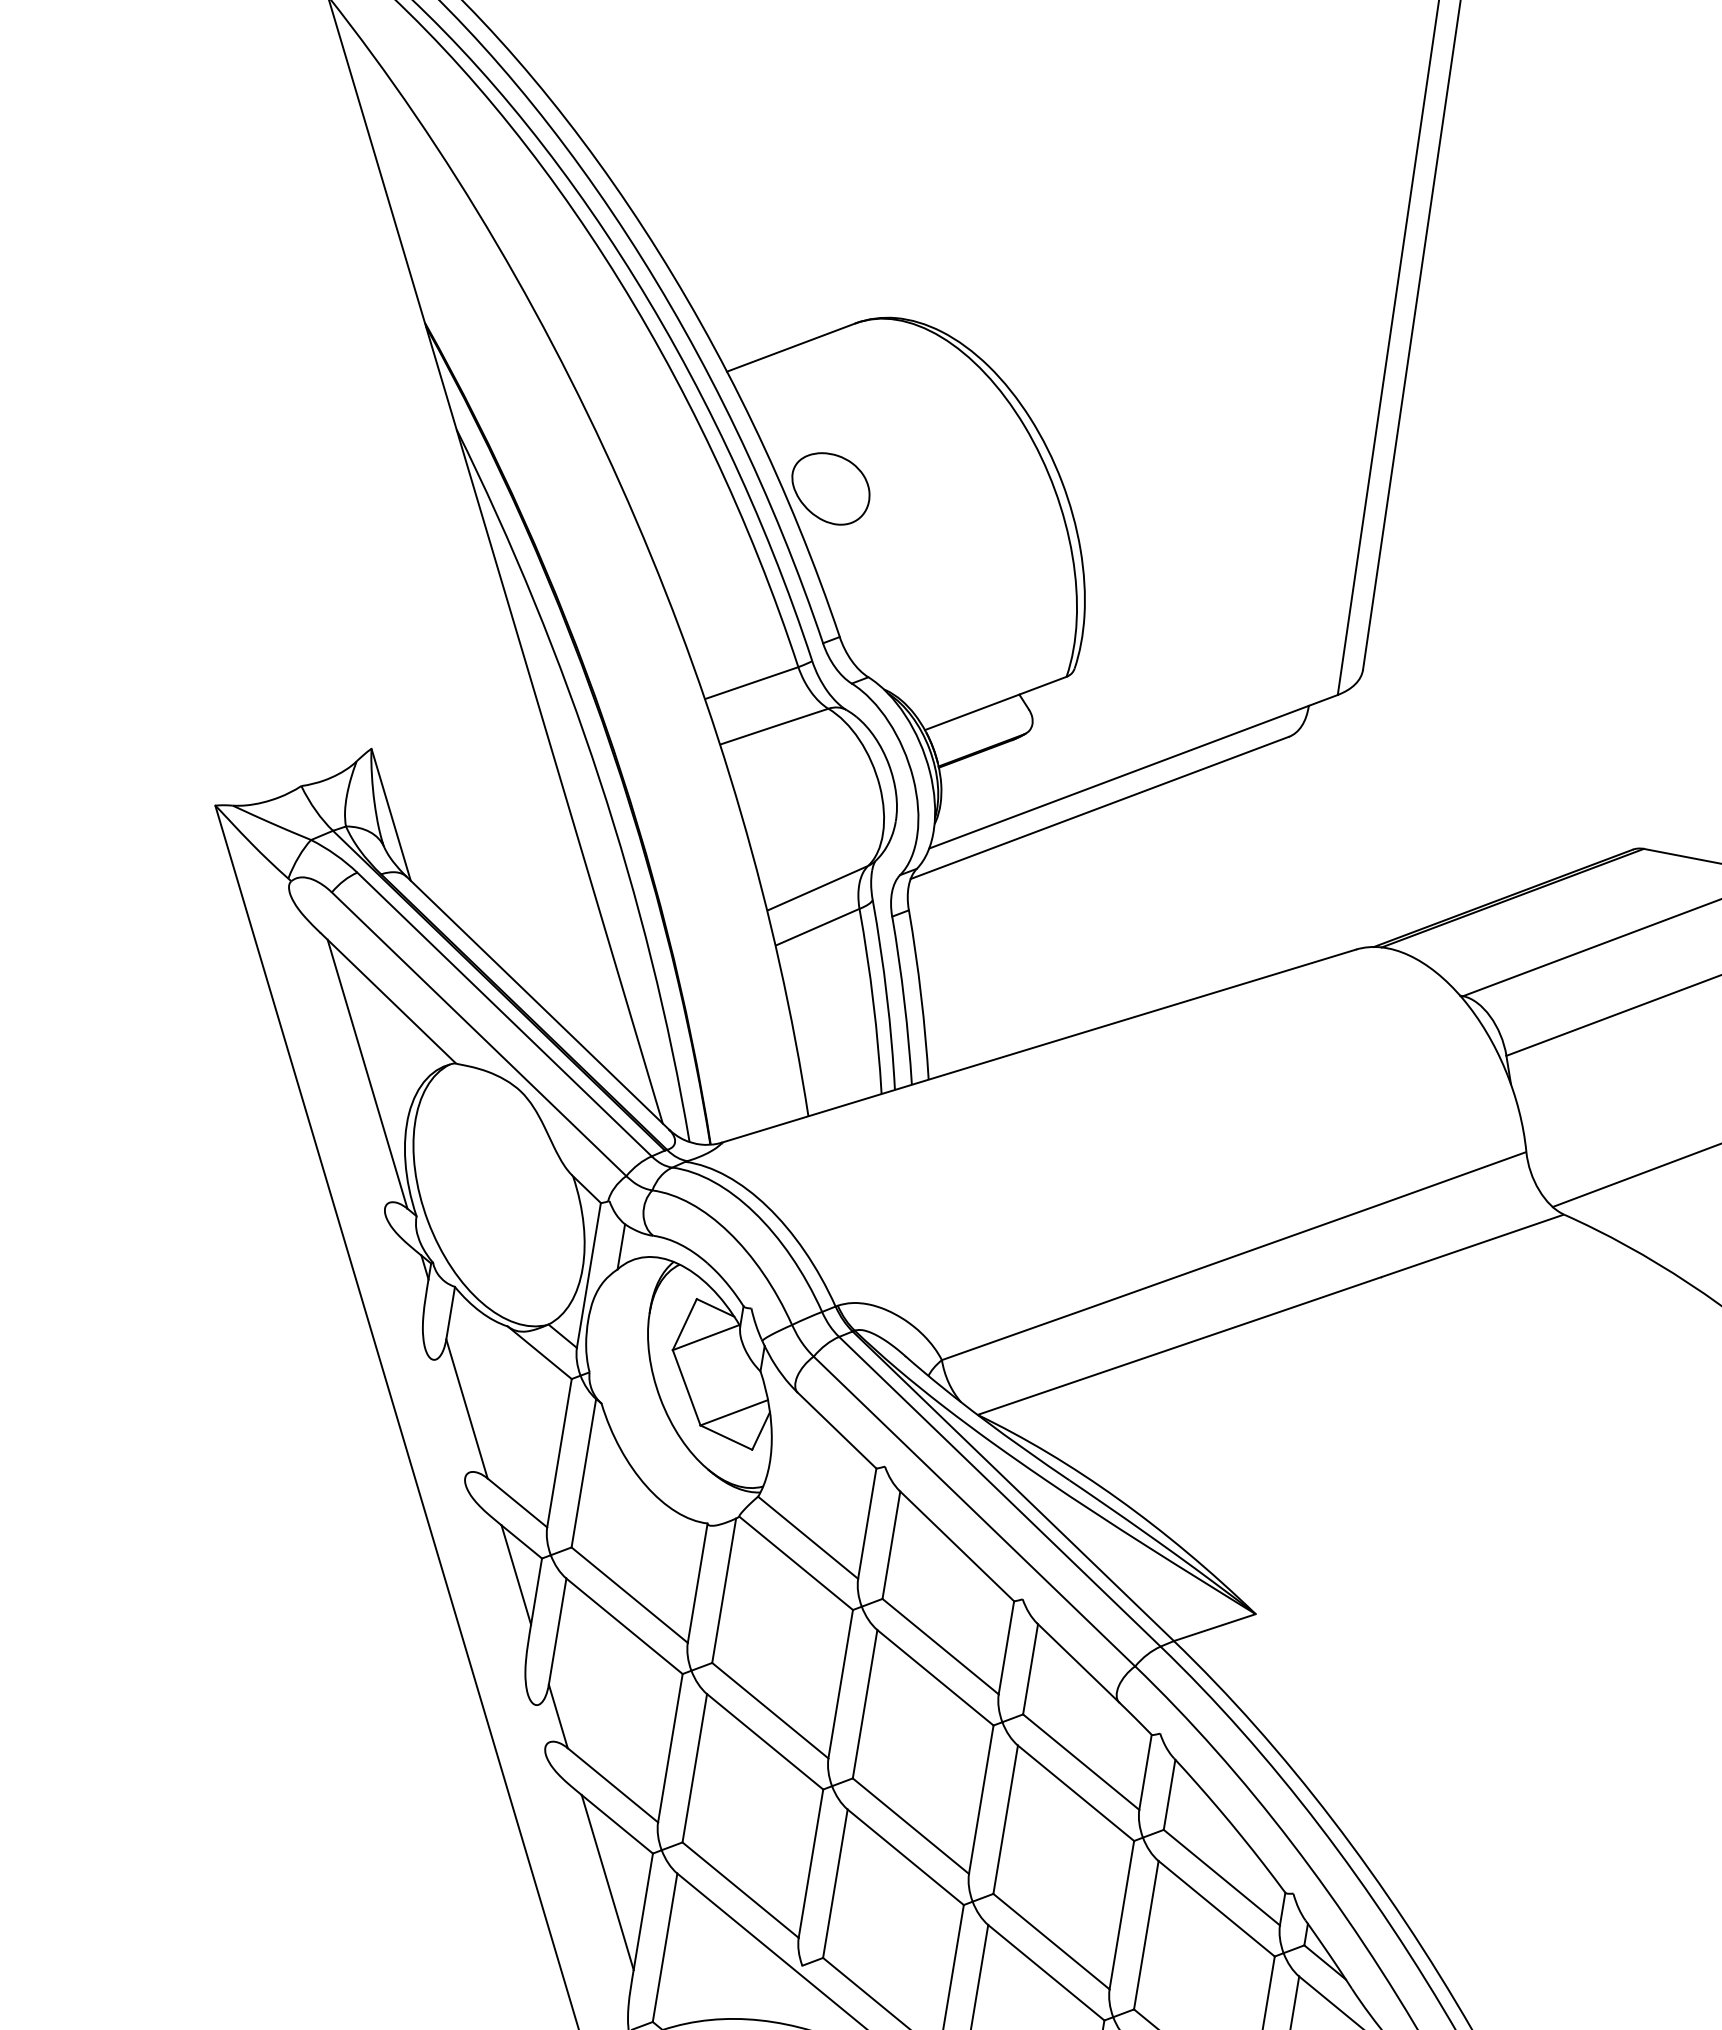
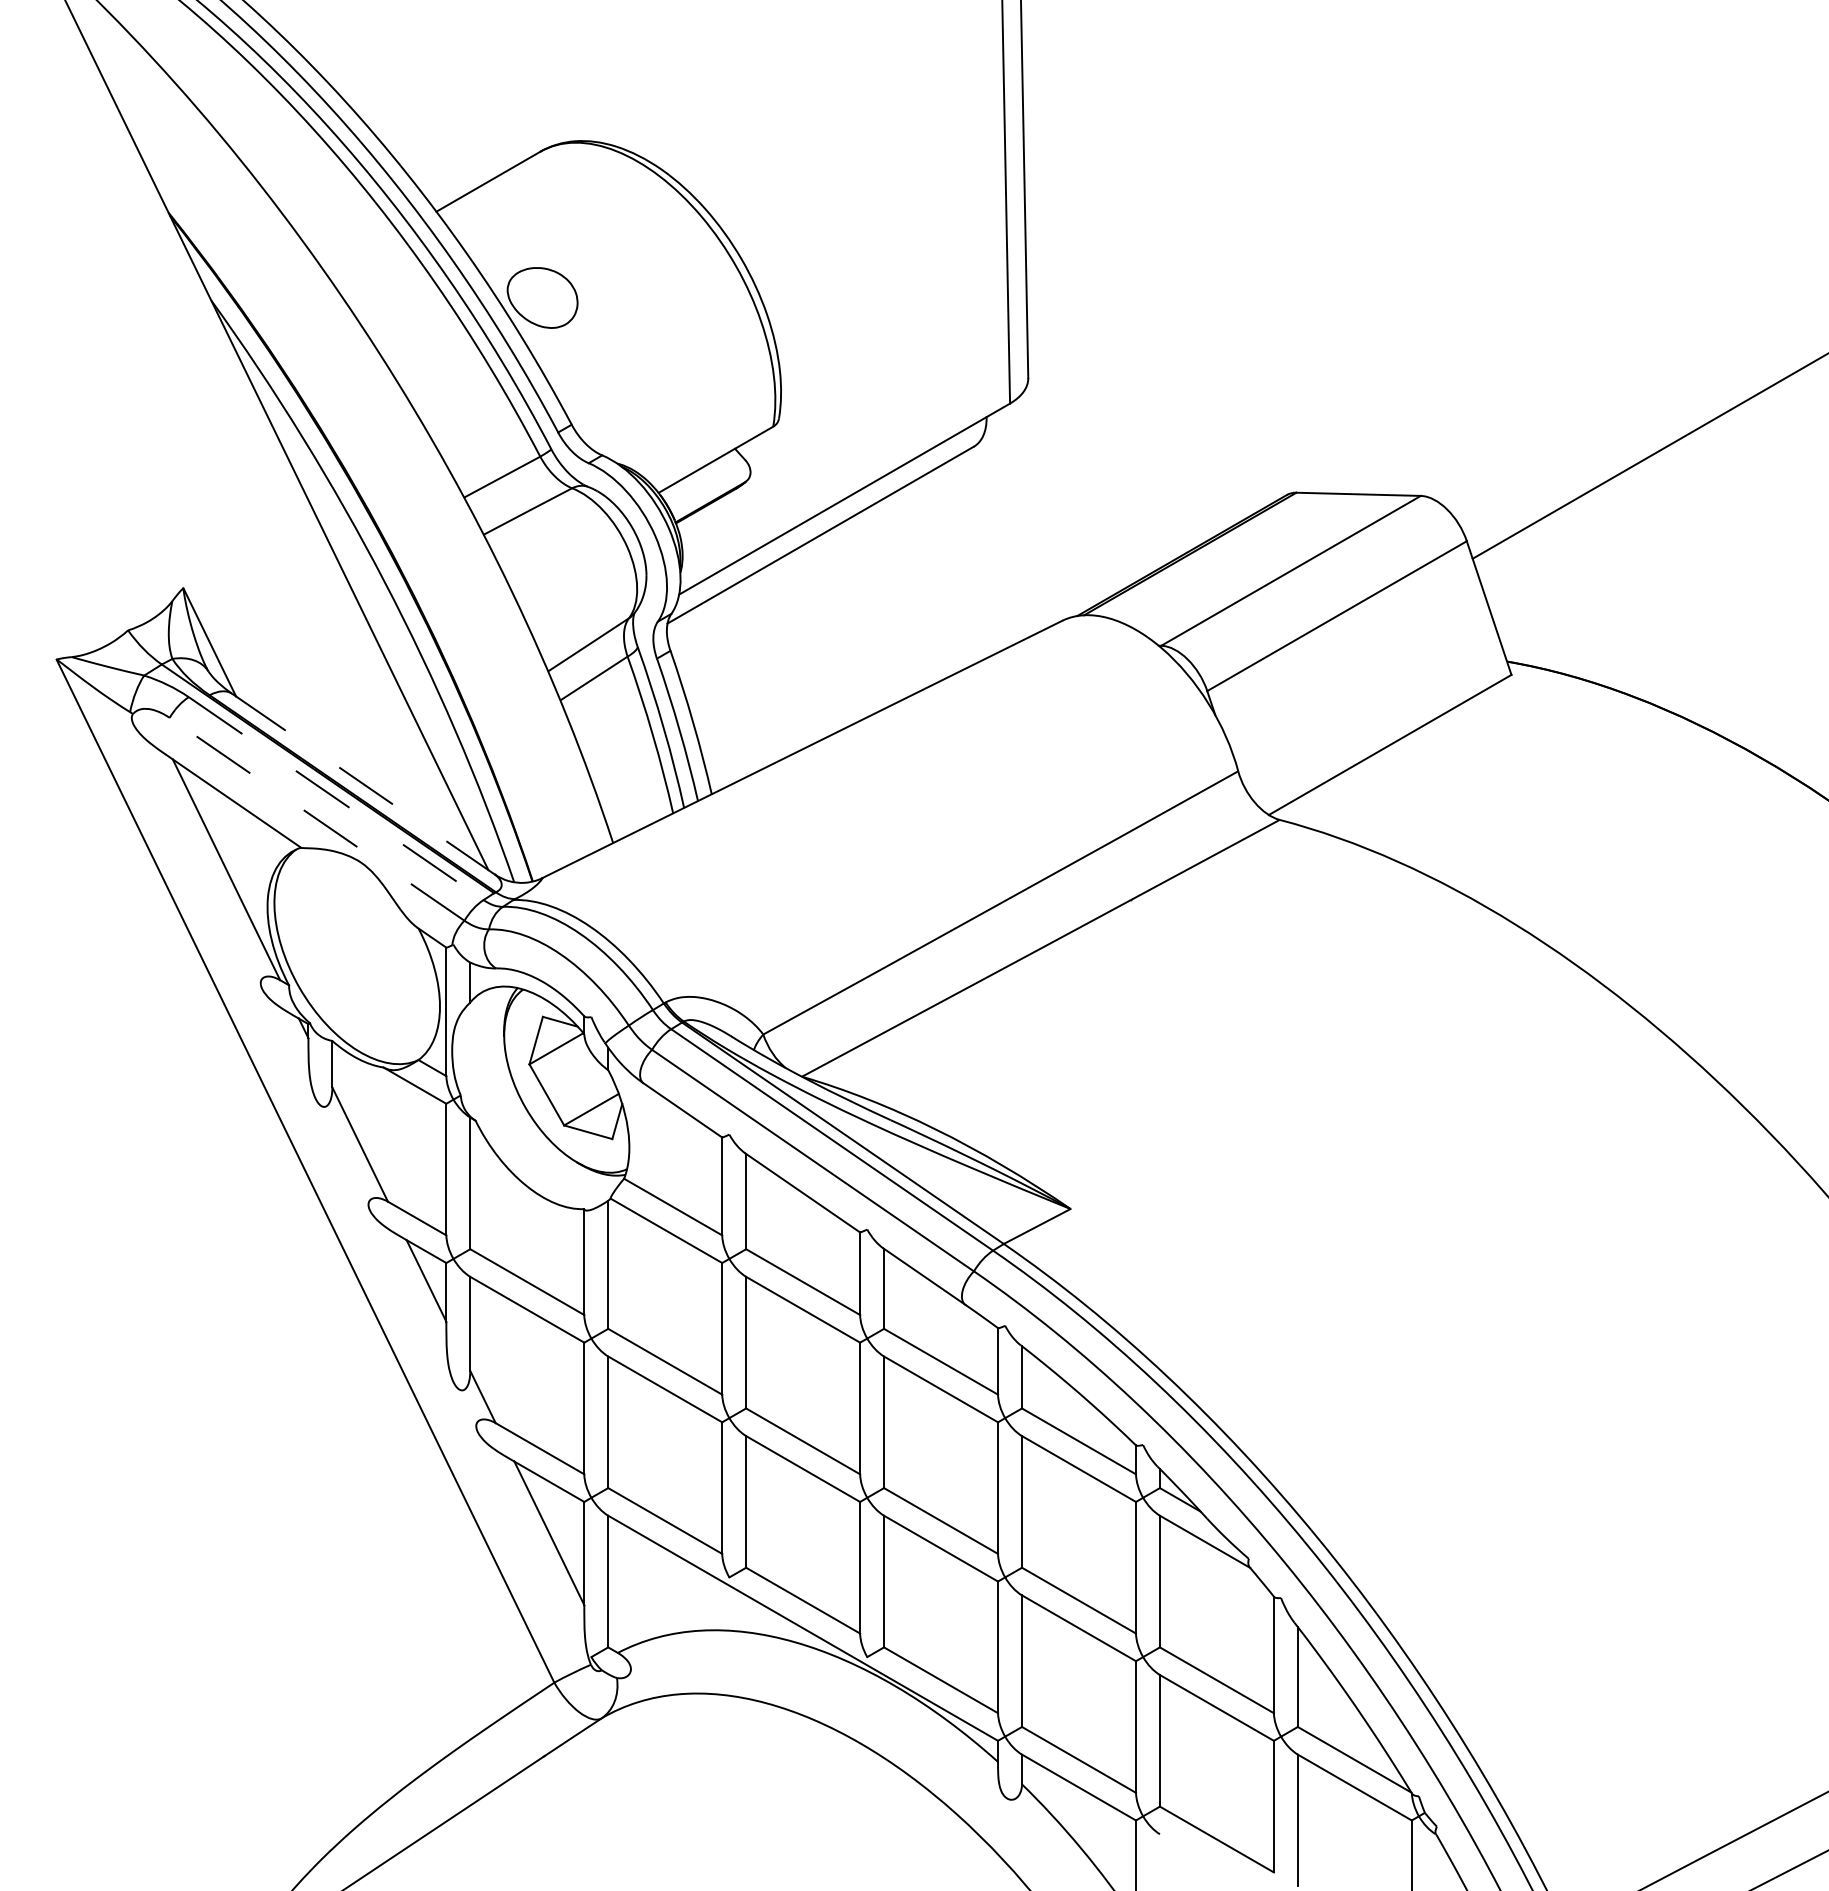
line: (537, 1003) -> (363, 784), solid -> dashed
line: (504, 1014) -> (336, 798), solid -> dashed
line: (479, 1034) -> (317, 819), solid -> dashed

